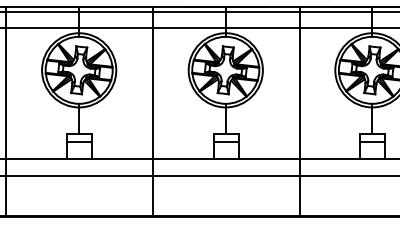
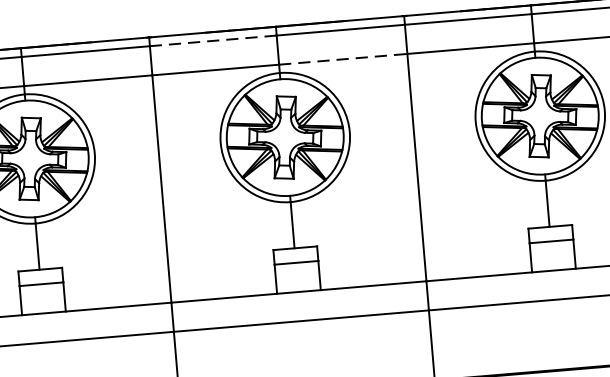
line: (188, 11) -> (211, 40), solid -> dashed
line: (262, 28) -> (342, 59), solid -> dashed

